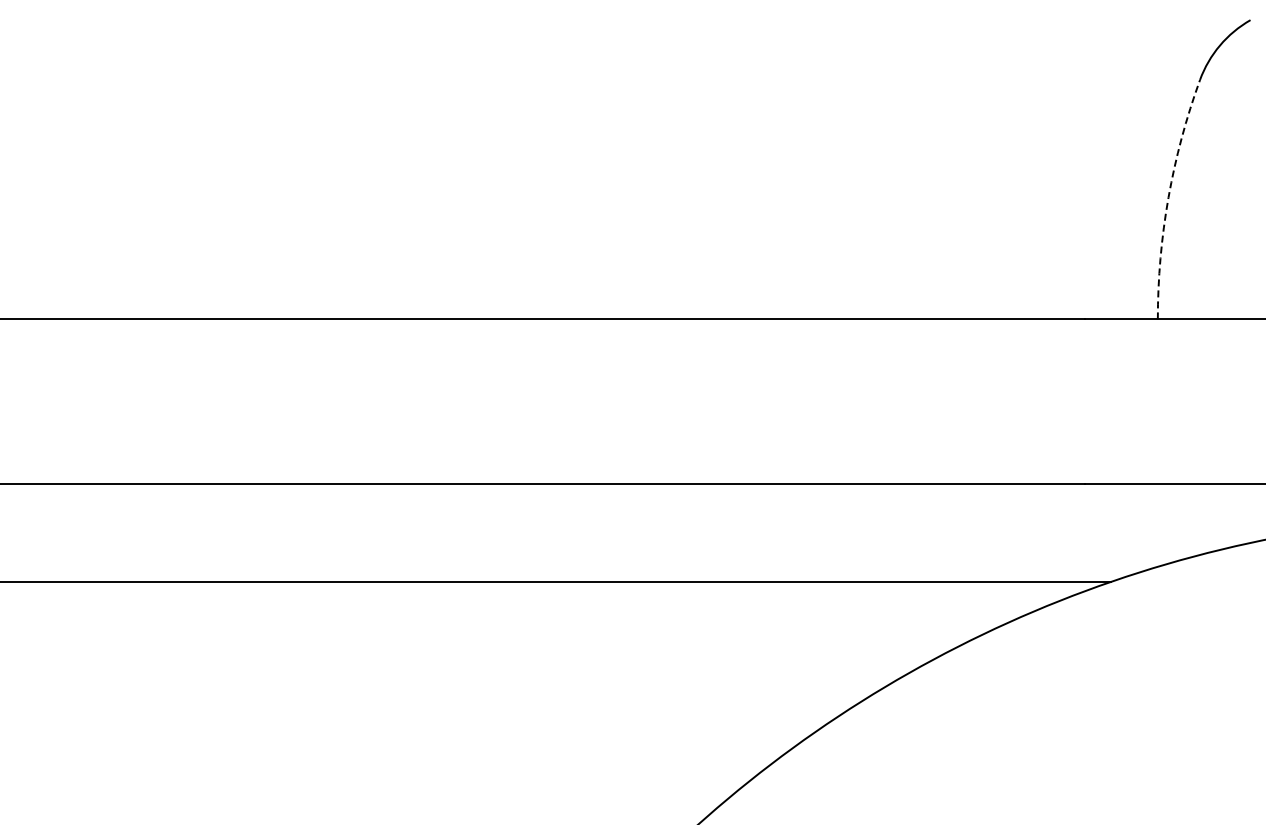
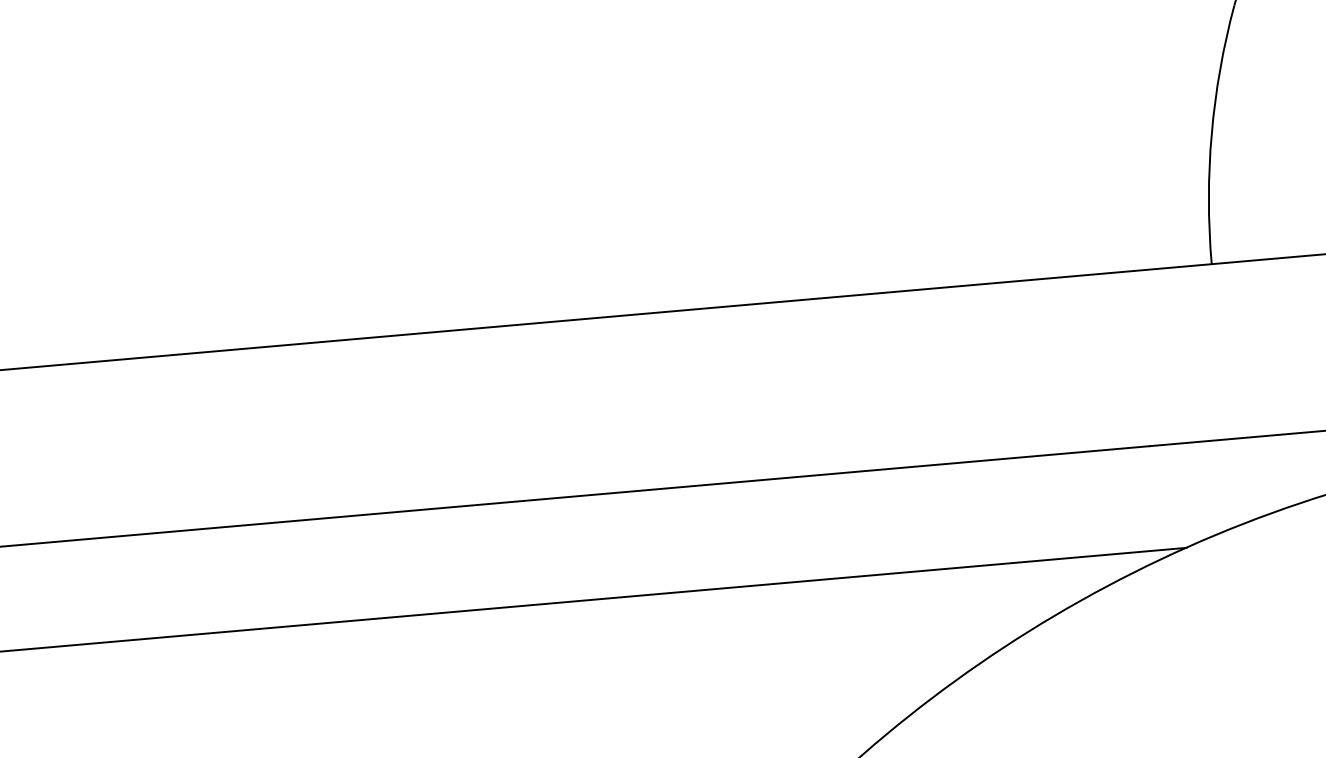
arc: (1168, 197) -> (1211, 133), dashed -> solid

